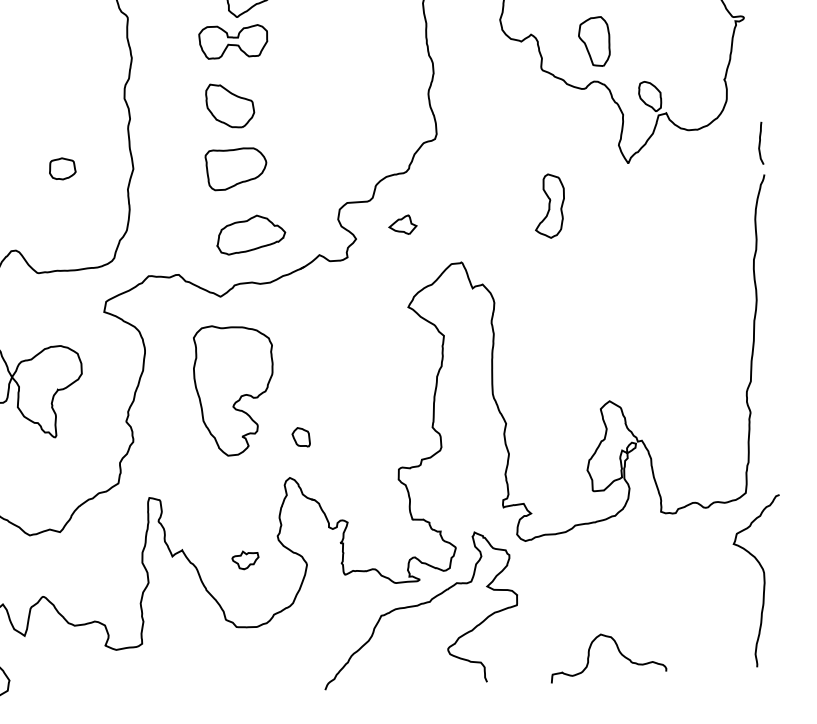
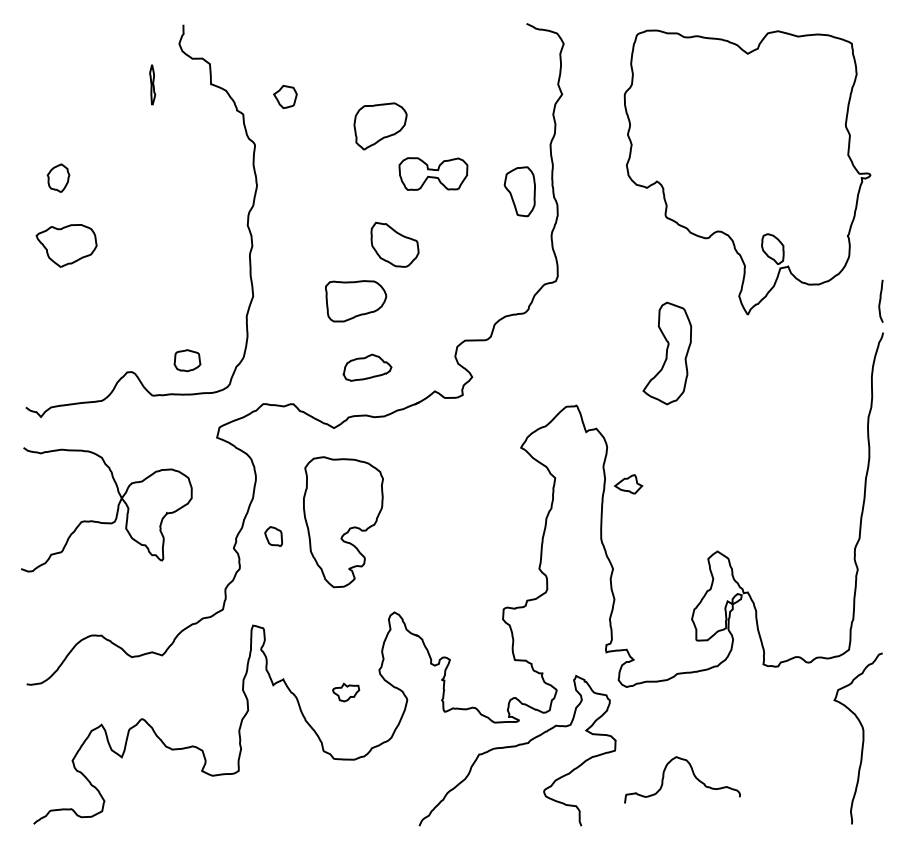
part: (233, 41) -> (433, 173), moved
part: (594, 41) -> (519, 191), moved
part: (229, 105) -> (394, 244), moved
part: (62, 168) -> (187, 360), moved
part: (549, 205) -> (666, 353), size x1.6
part: (402, 225) -> (628, 484), moved
part: (251, 234) -> (367, 367), size x0.7
part: (301, 437) -> (273, 536), moved
curve: (617, 650) -> (692, 773), moved

